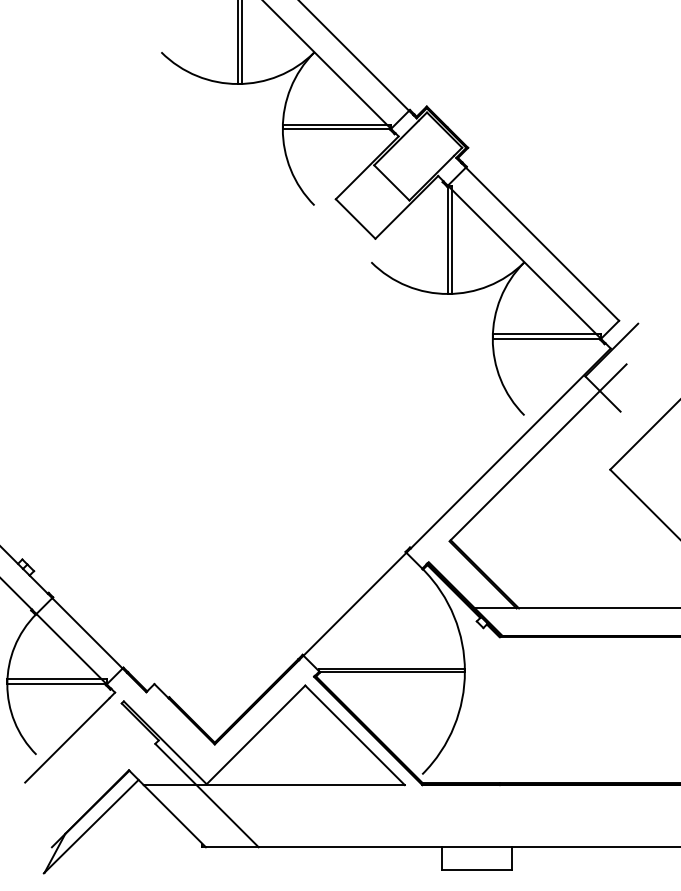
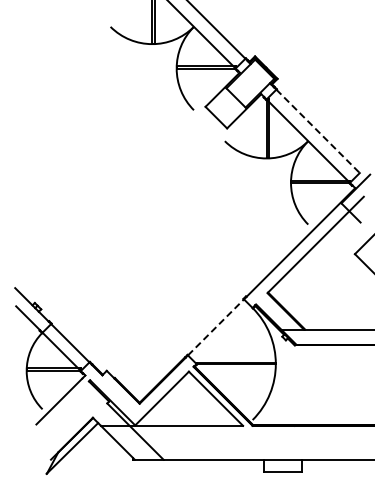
line: (543, 244) -> (318, 131), solid -> dashed
line: (355, 604) -> (216, 327), solid -> dashed

